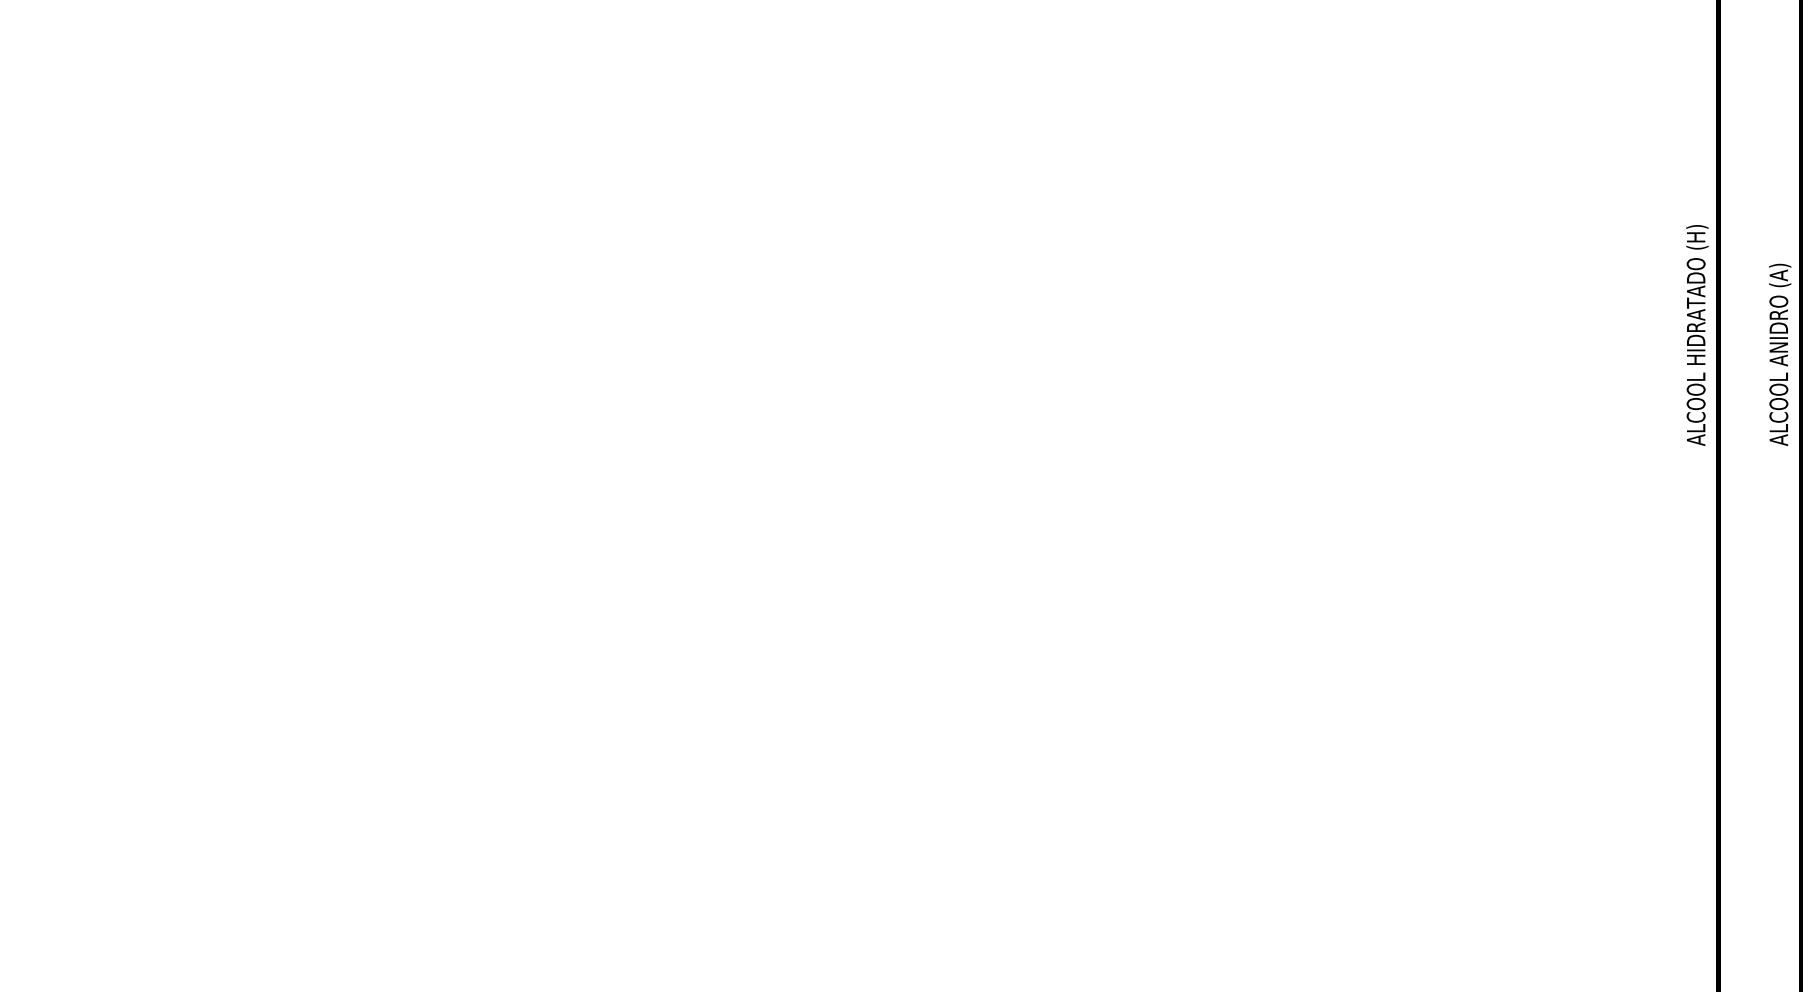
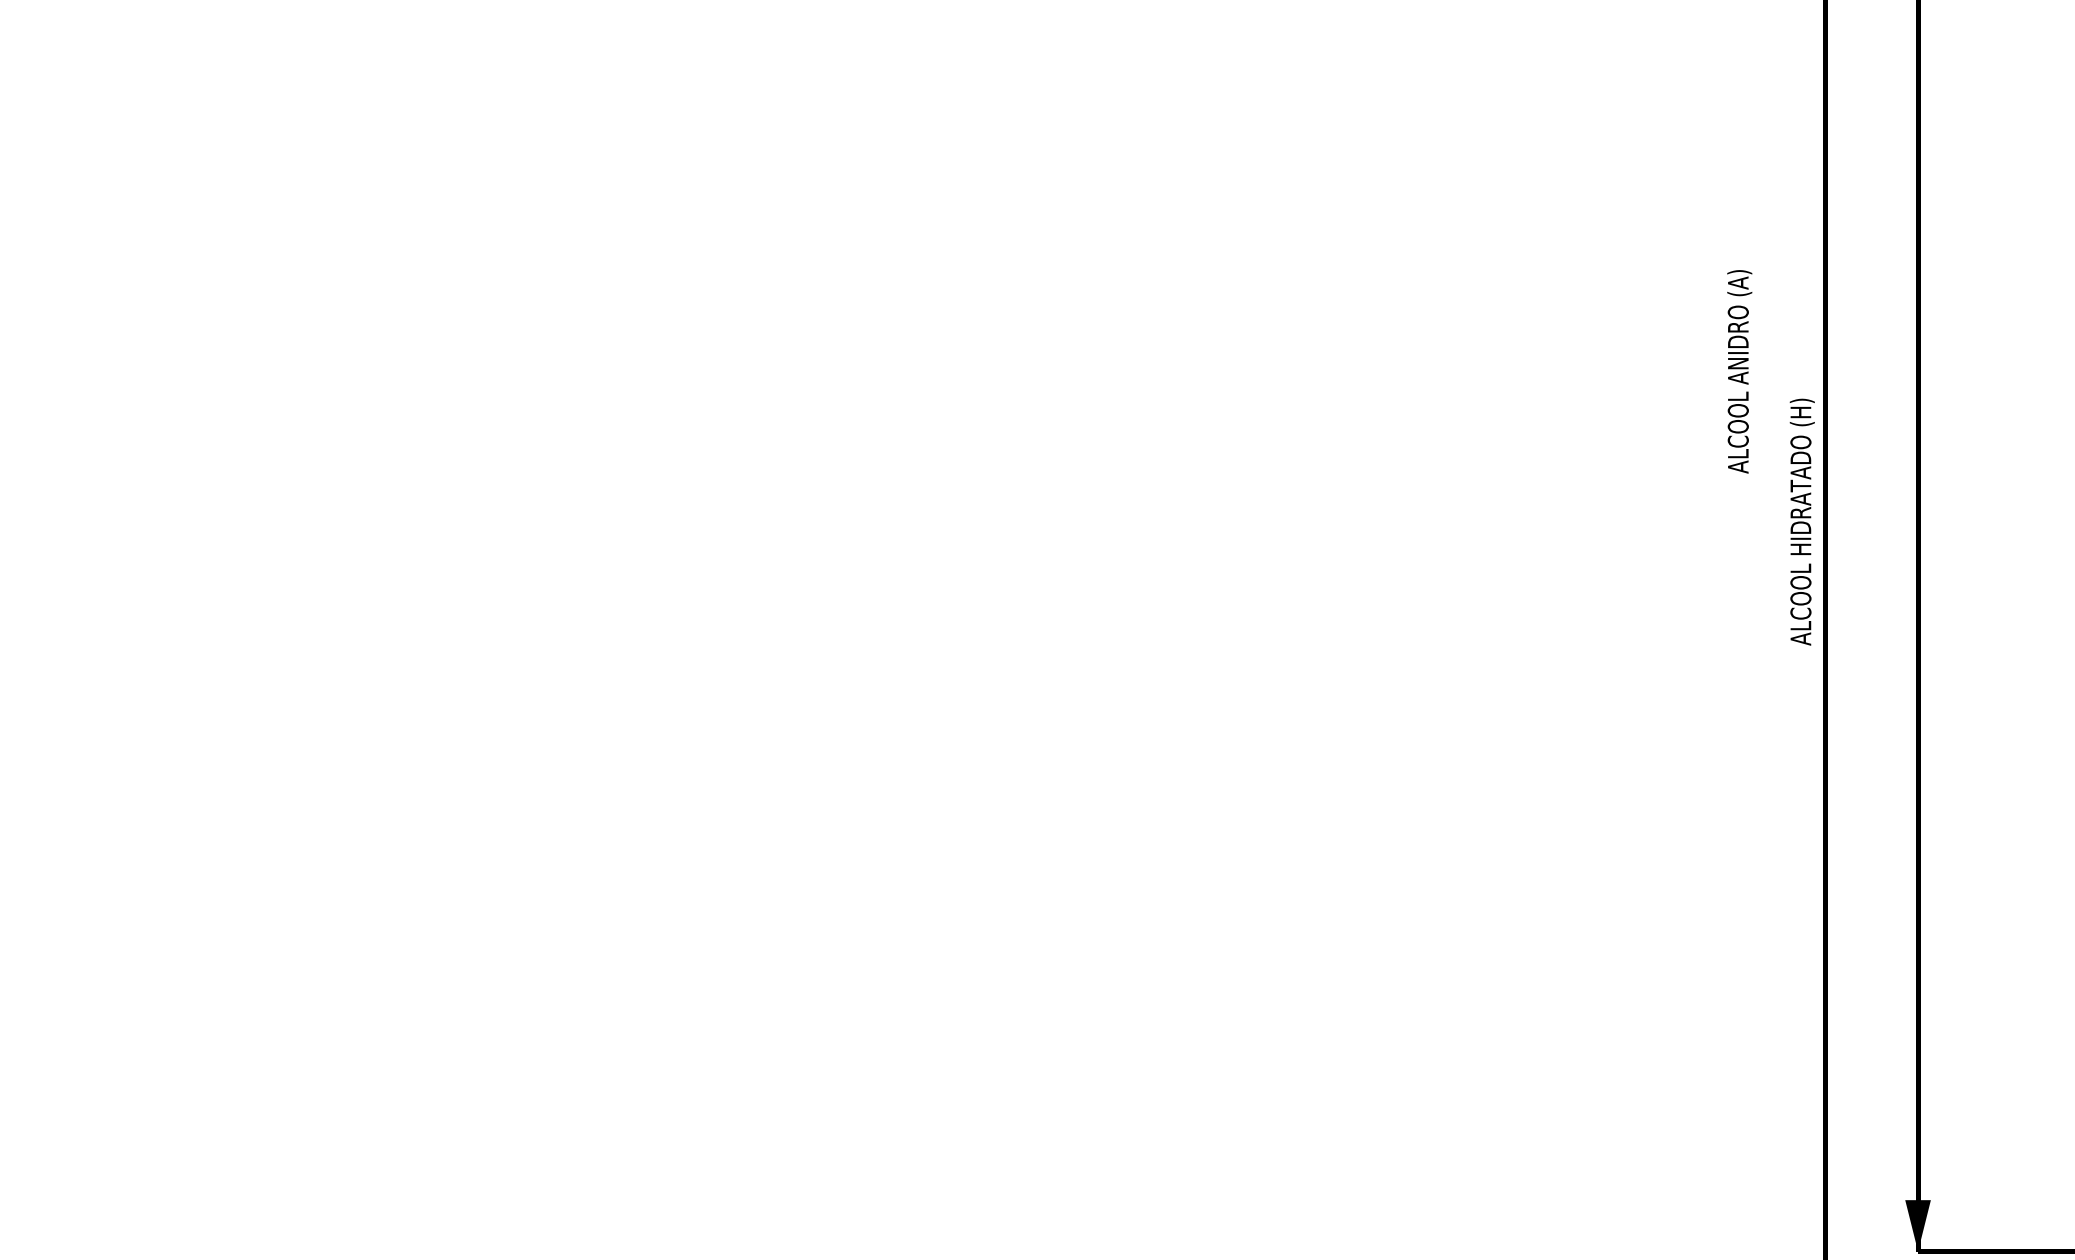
text: (1696, 334) -> (1801, 521), moved
text: (1779, 354) -> (1739, 371), moved

